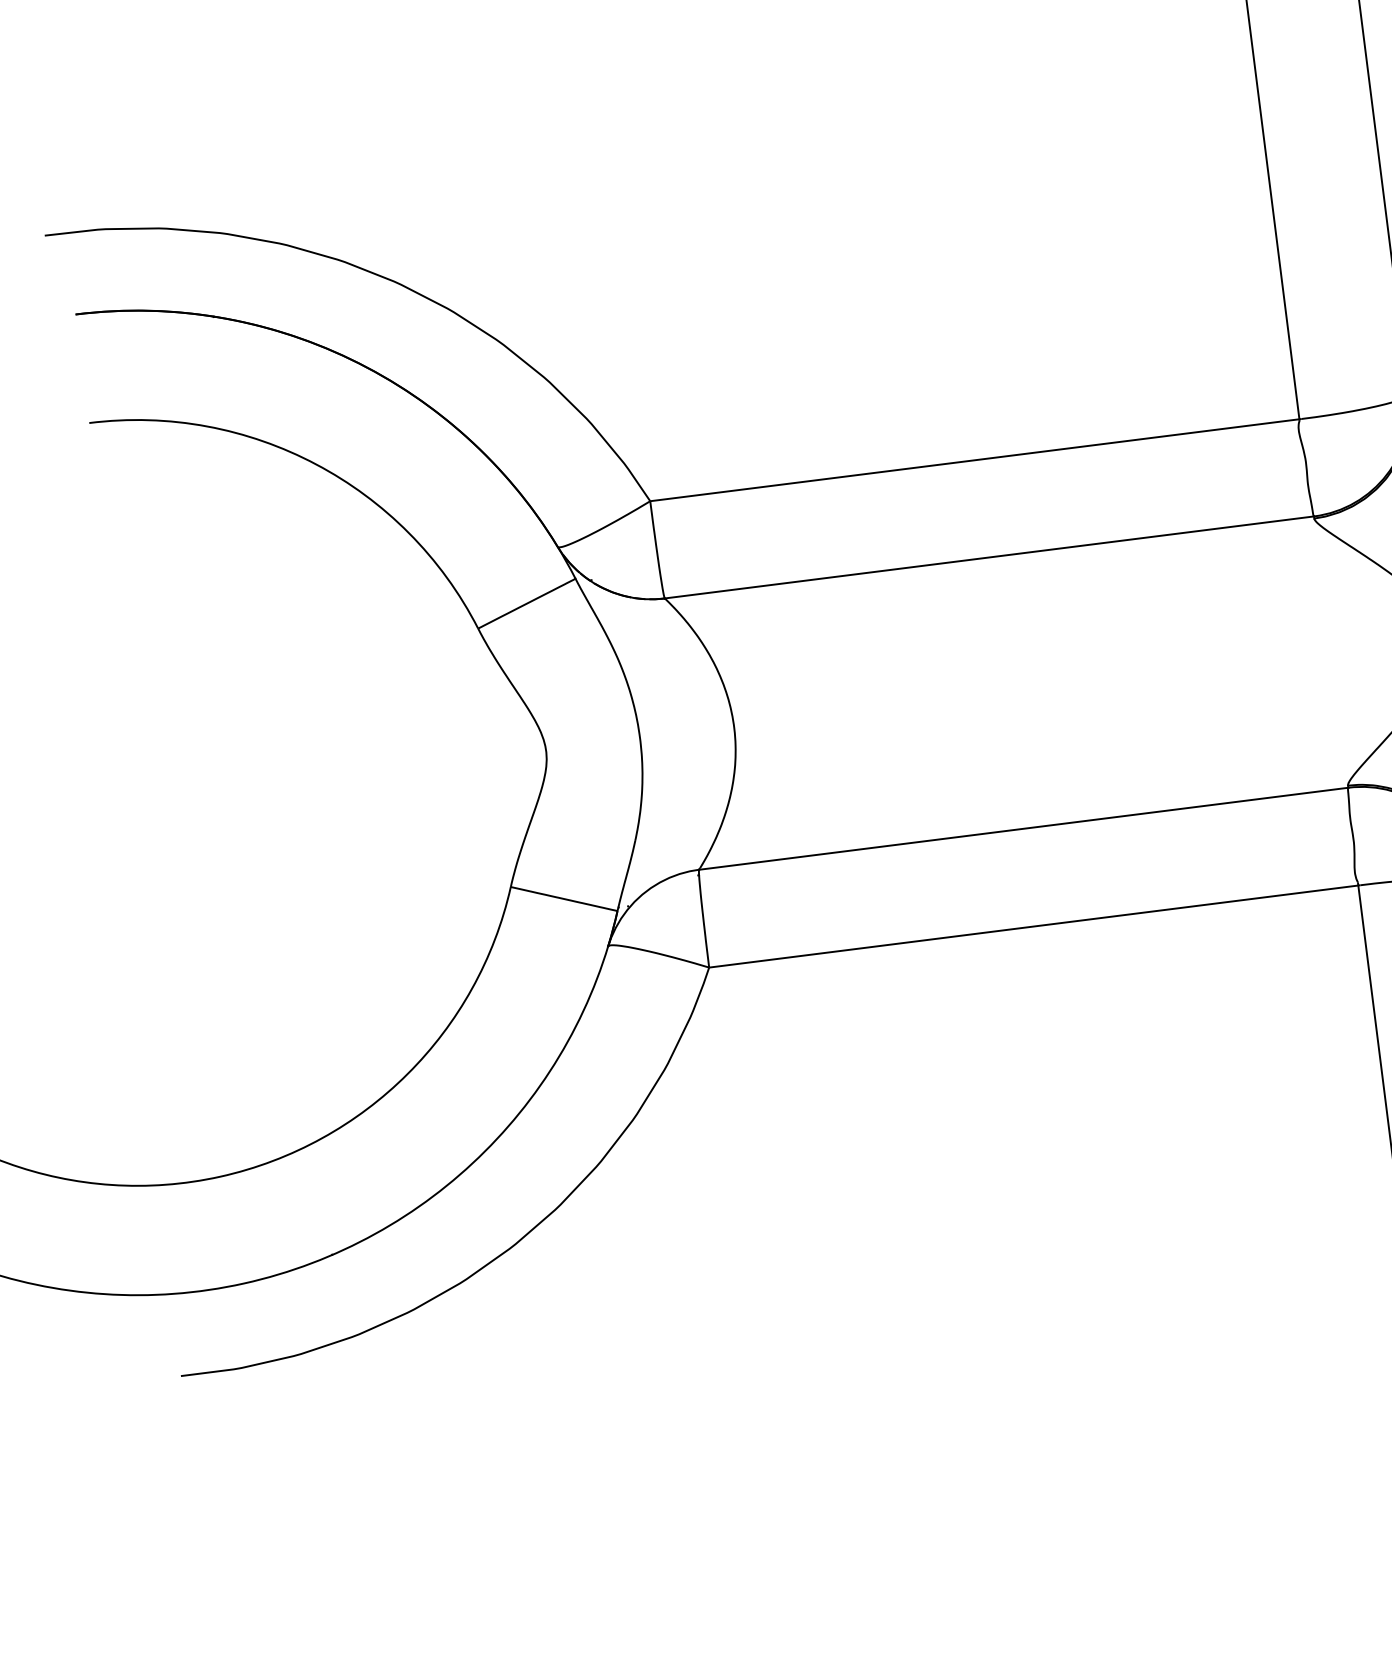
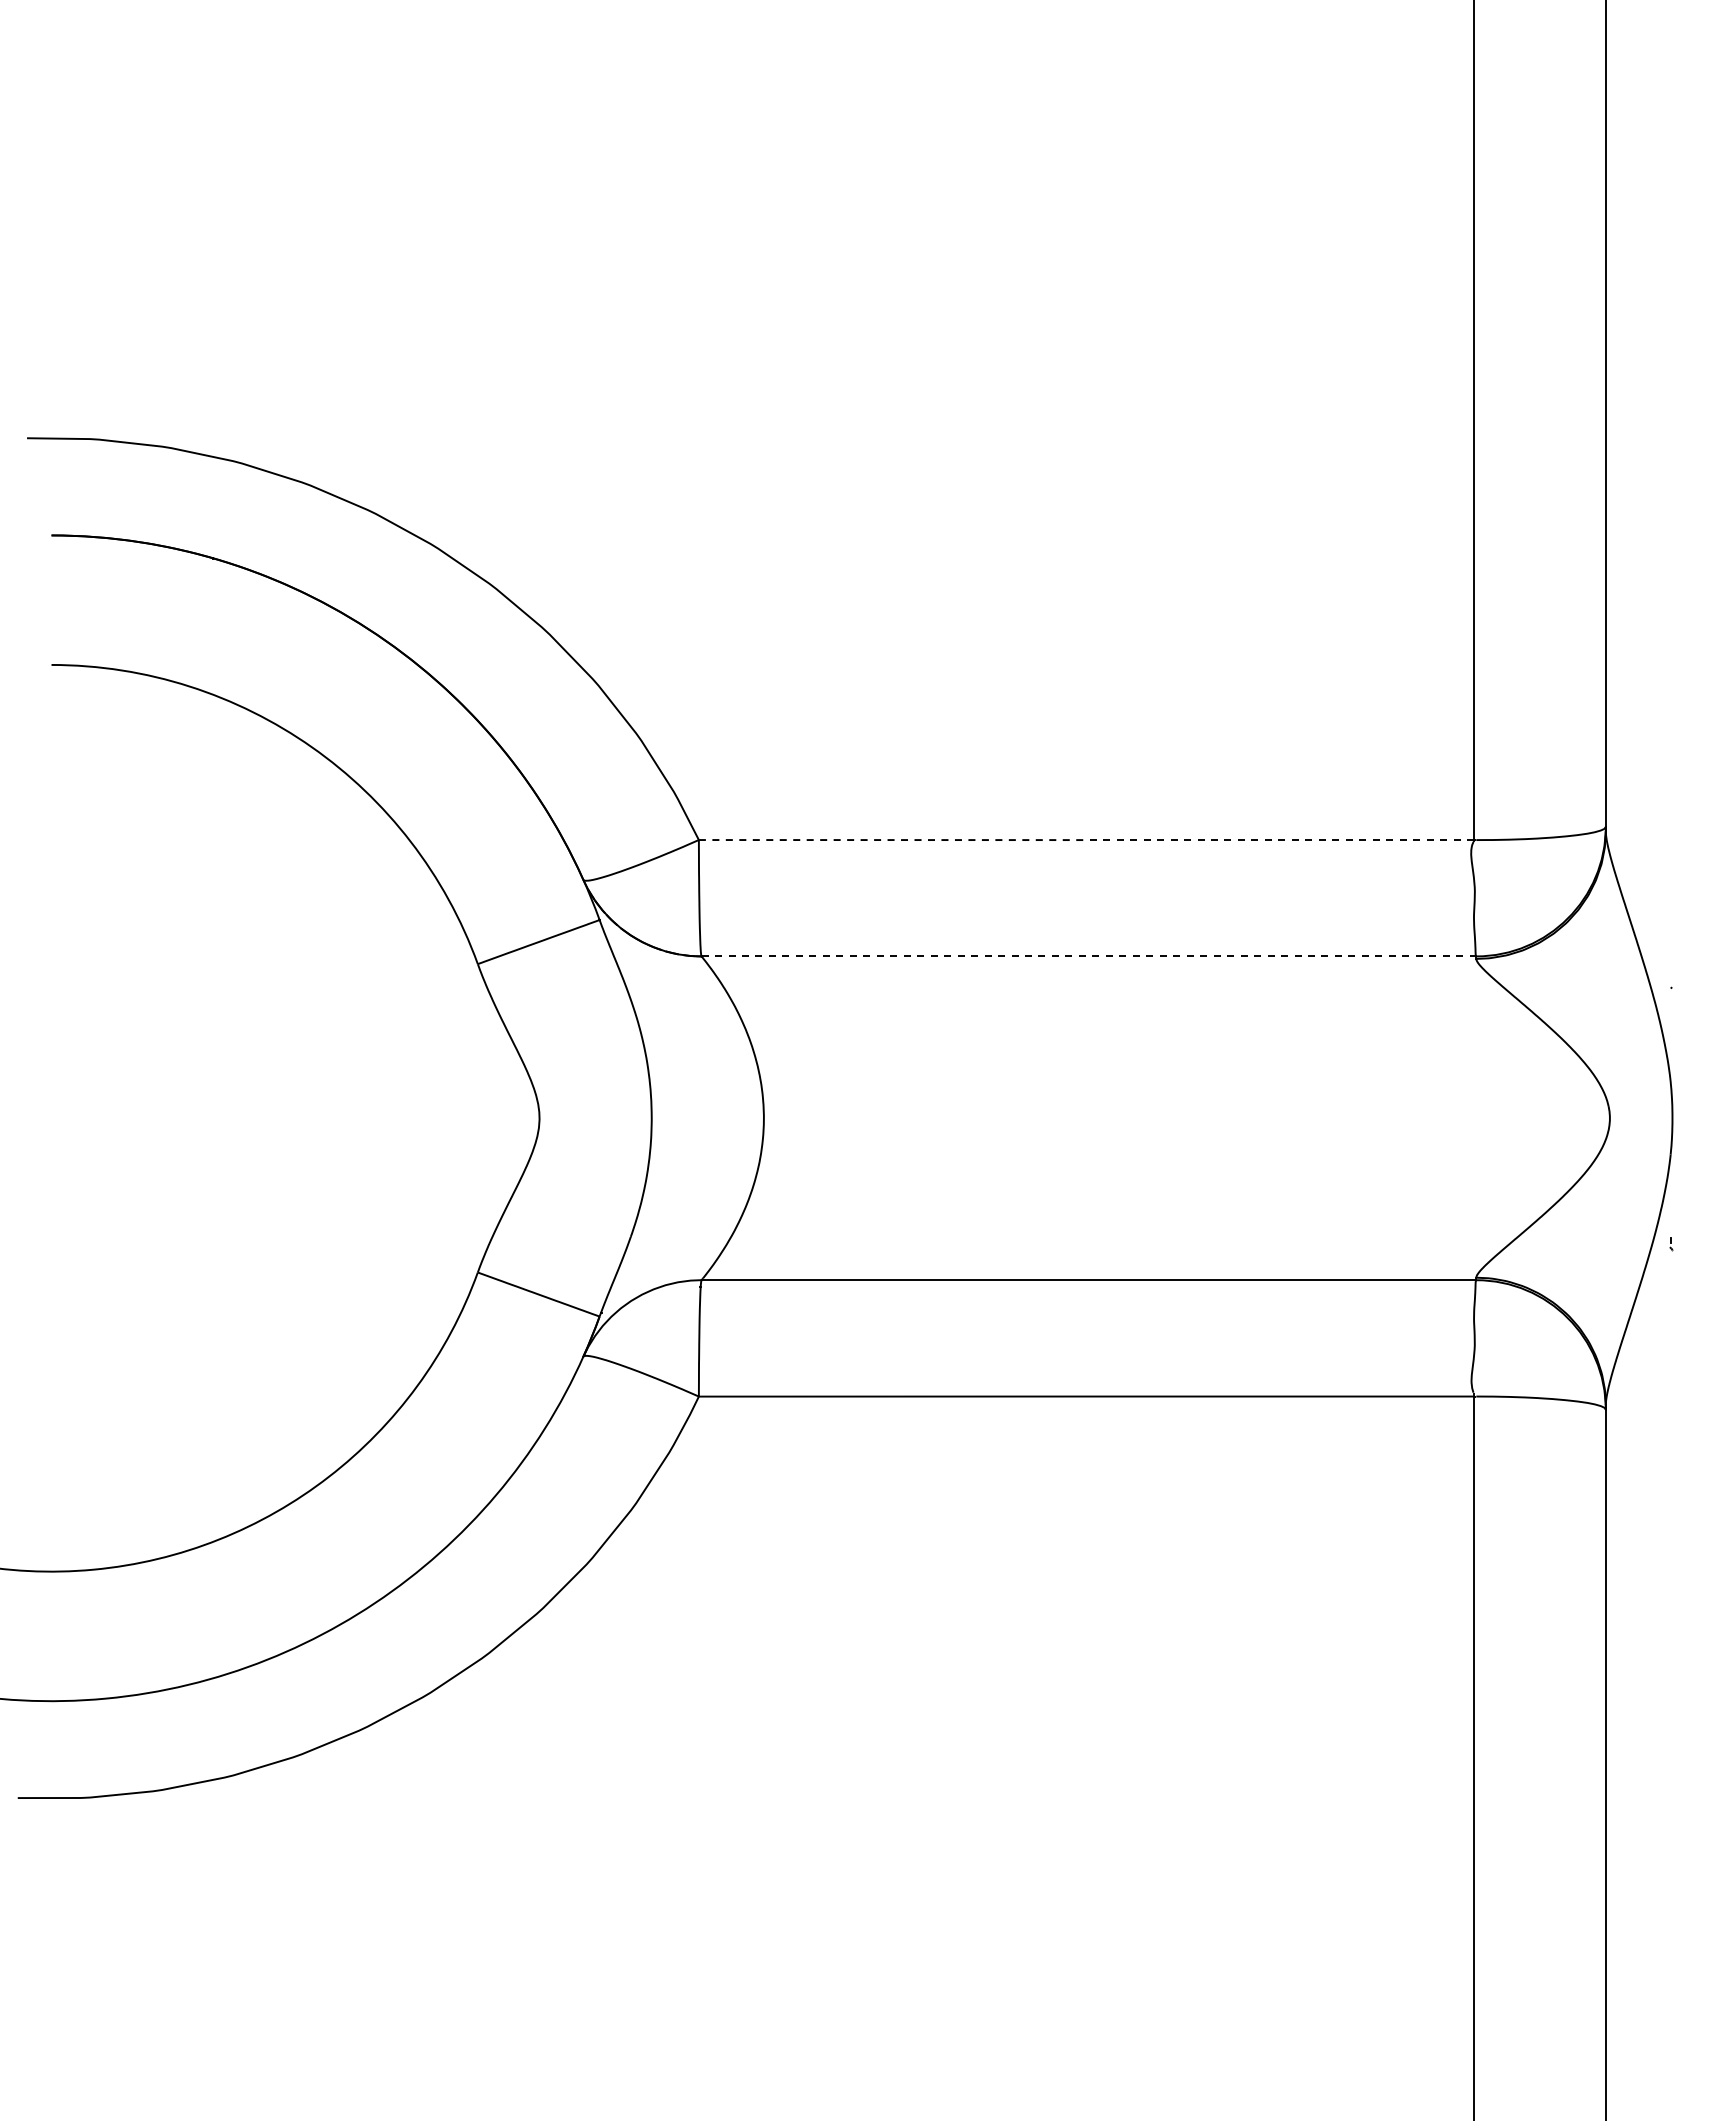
line: (975, 460) -> (1086, 840), solid -> dashed
line: (989, 557) -> (1089, 956), solid -> dashed

